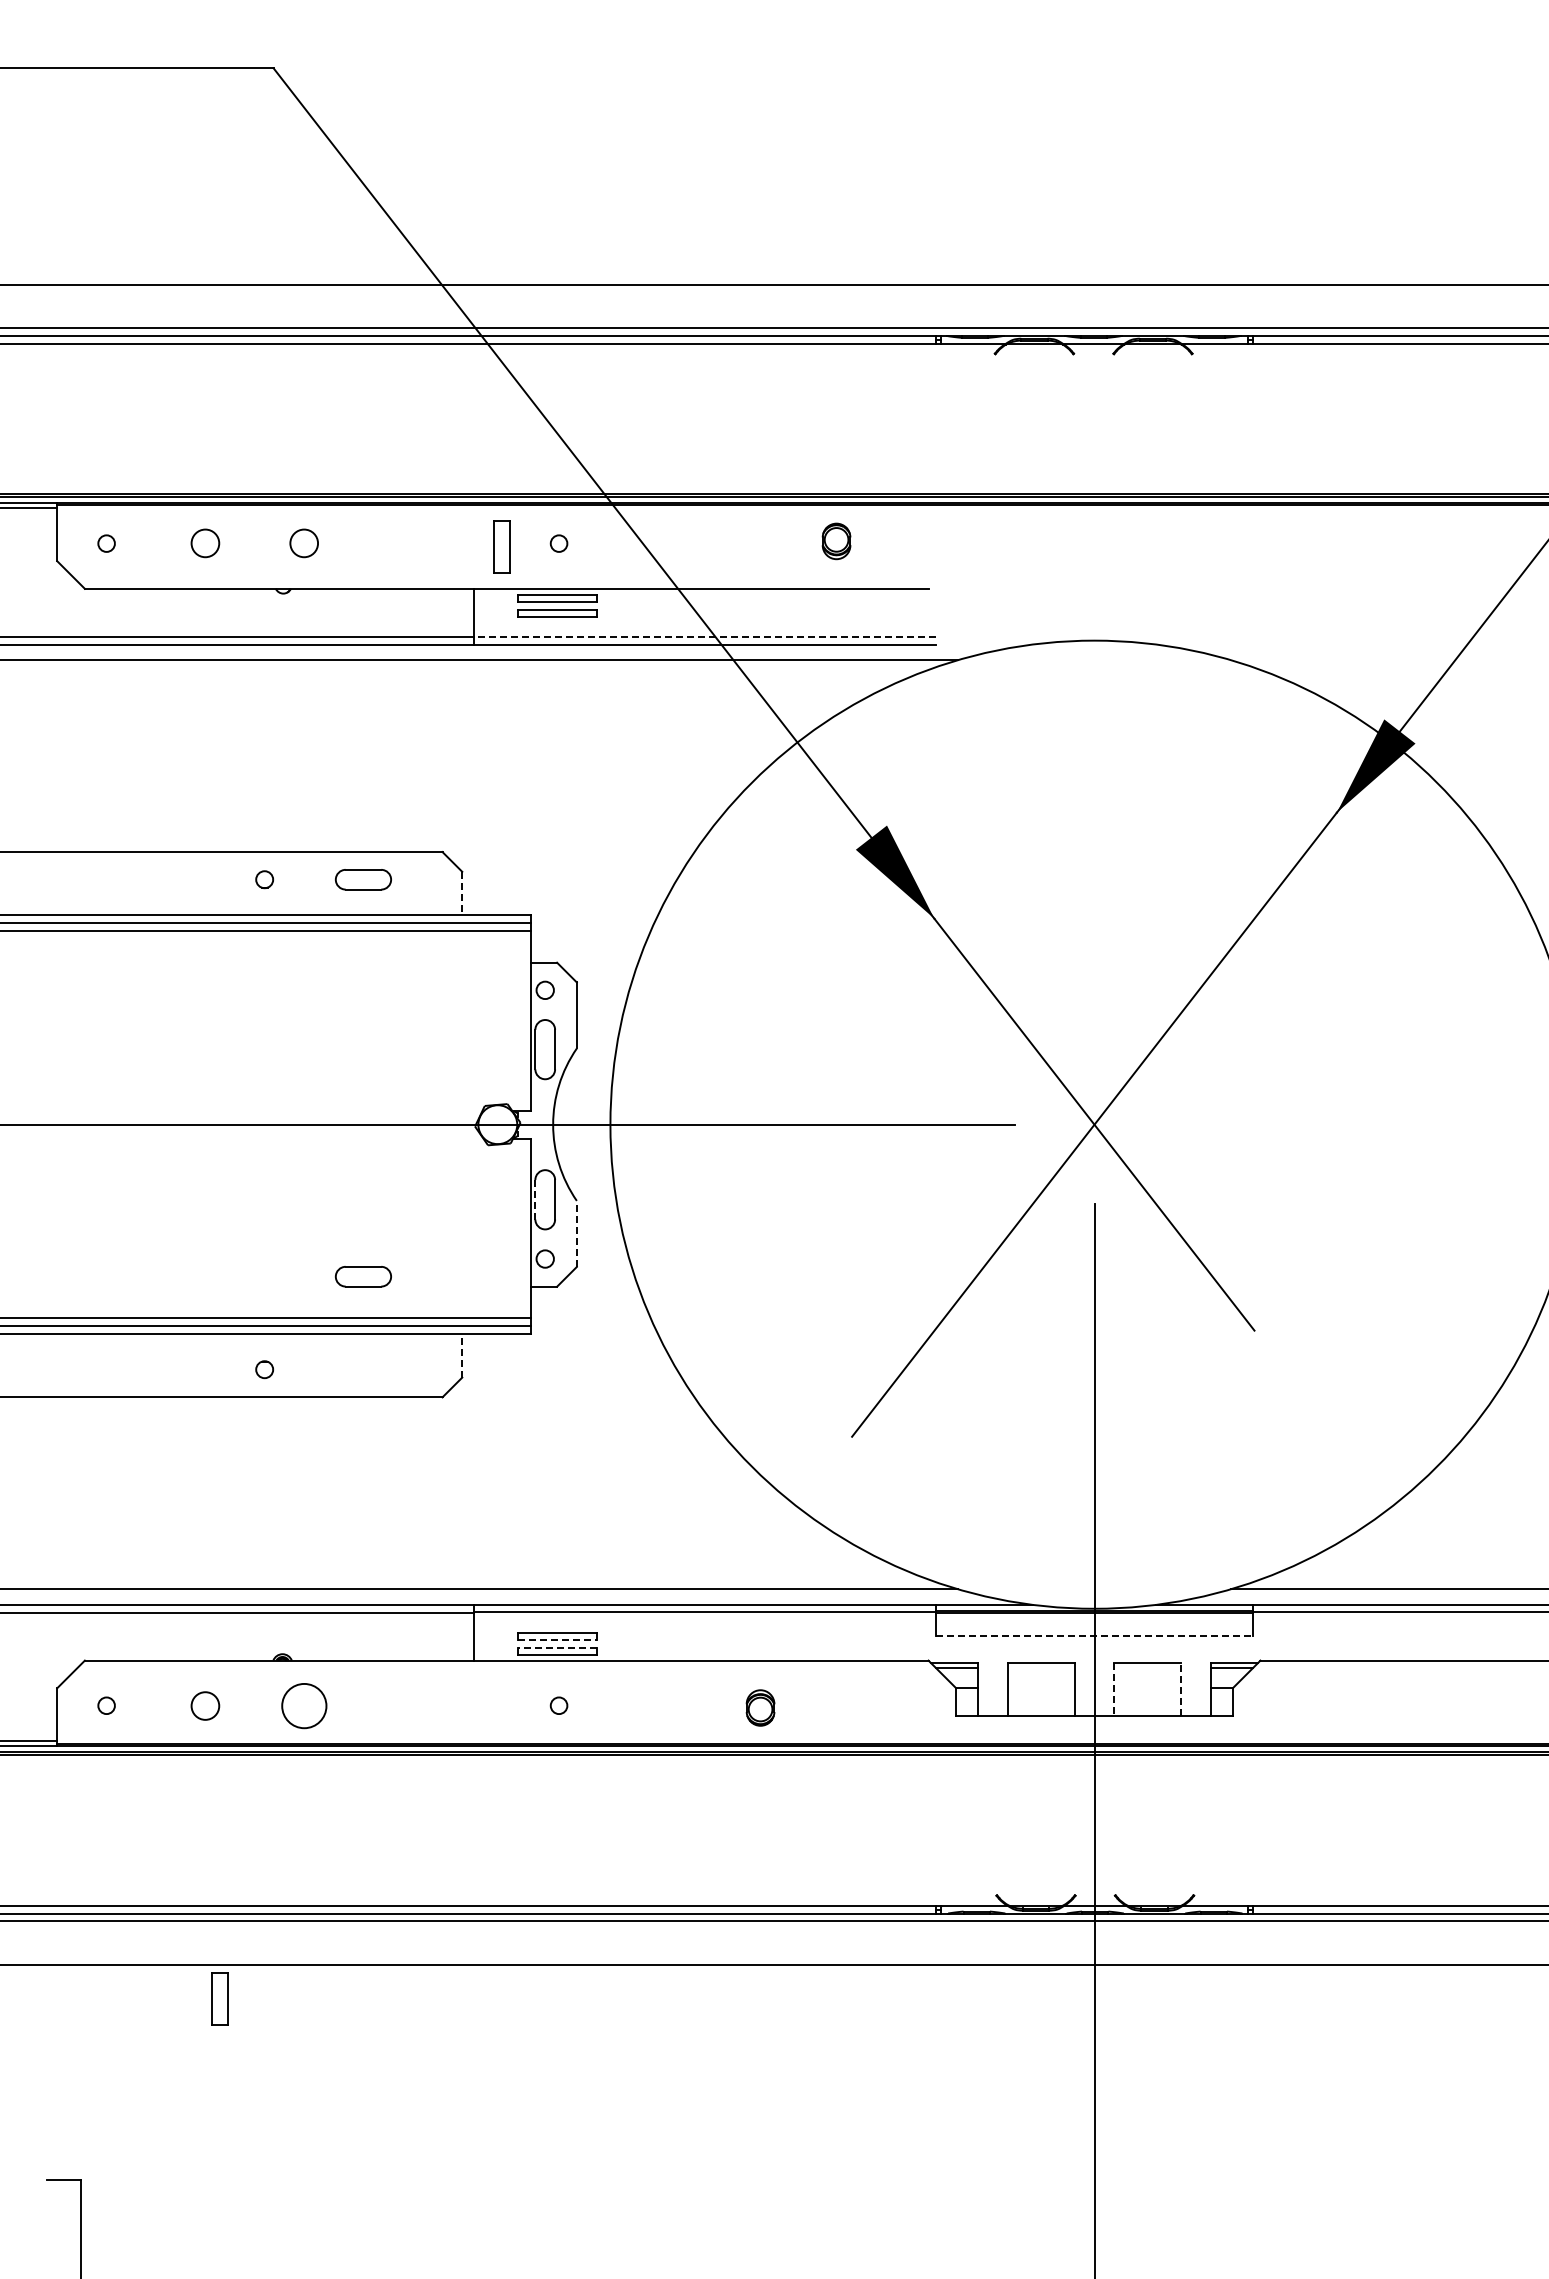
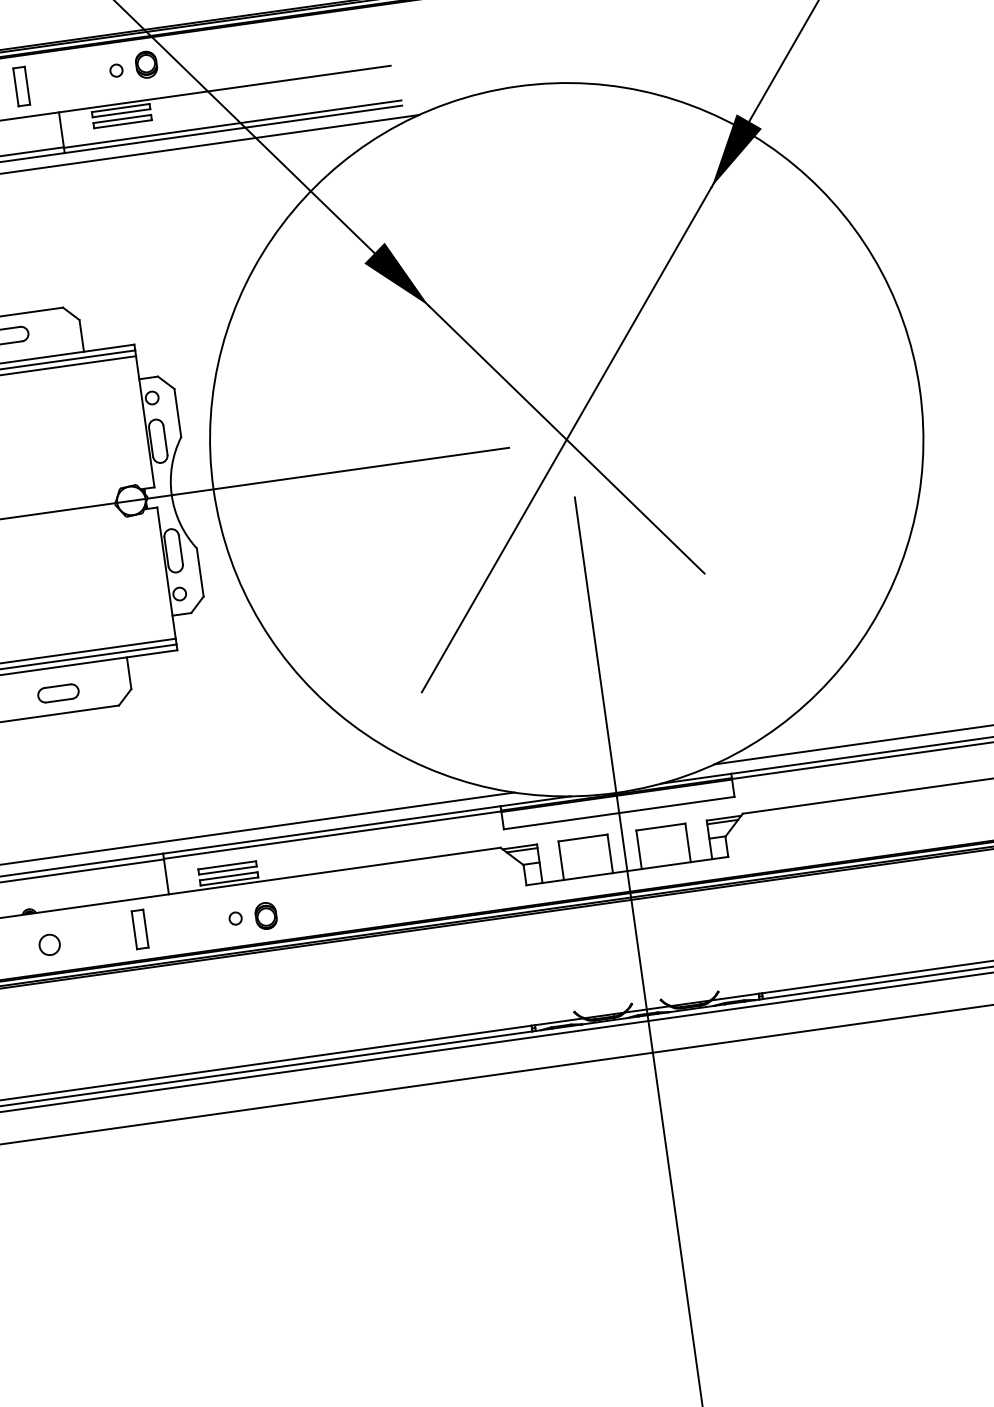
part: (836, 541) -> (146, 64), moved
part: (501, 546) -> (21, 86), moved
line: (704, 637) -> (232, 124), dashed -> solid
line: (462, 893) -> (81, 335), dashed -> solid
line: (535, 1199) -> (166, 551), dashed -> solid
line: (576, 1233) -> (199, 572), dashed -> solid
part: (362, 1276) -> (57, 693), moved
line: (462, 1355) -> (129, 672), dashed -> solid
line: (1095, 1636) -> (619, 813), dashed -> solid
line: (557, 1639) -> (227, 870), dashed -> solid
line: (557, 1647) -> (228, 876), dashed -> solid
line: (1181, 1689) -> (688, 842), dashed -> solid
line: (1114, 1690) -> (639, 850), dashed -> solid
circle: (303, 1705) -> (49, 944), size x0.62
part: (760, 1707) -> (266, 915), moved
part: (219, 1998) -> (139, 928), moved

